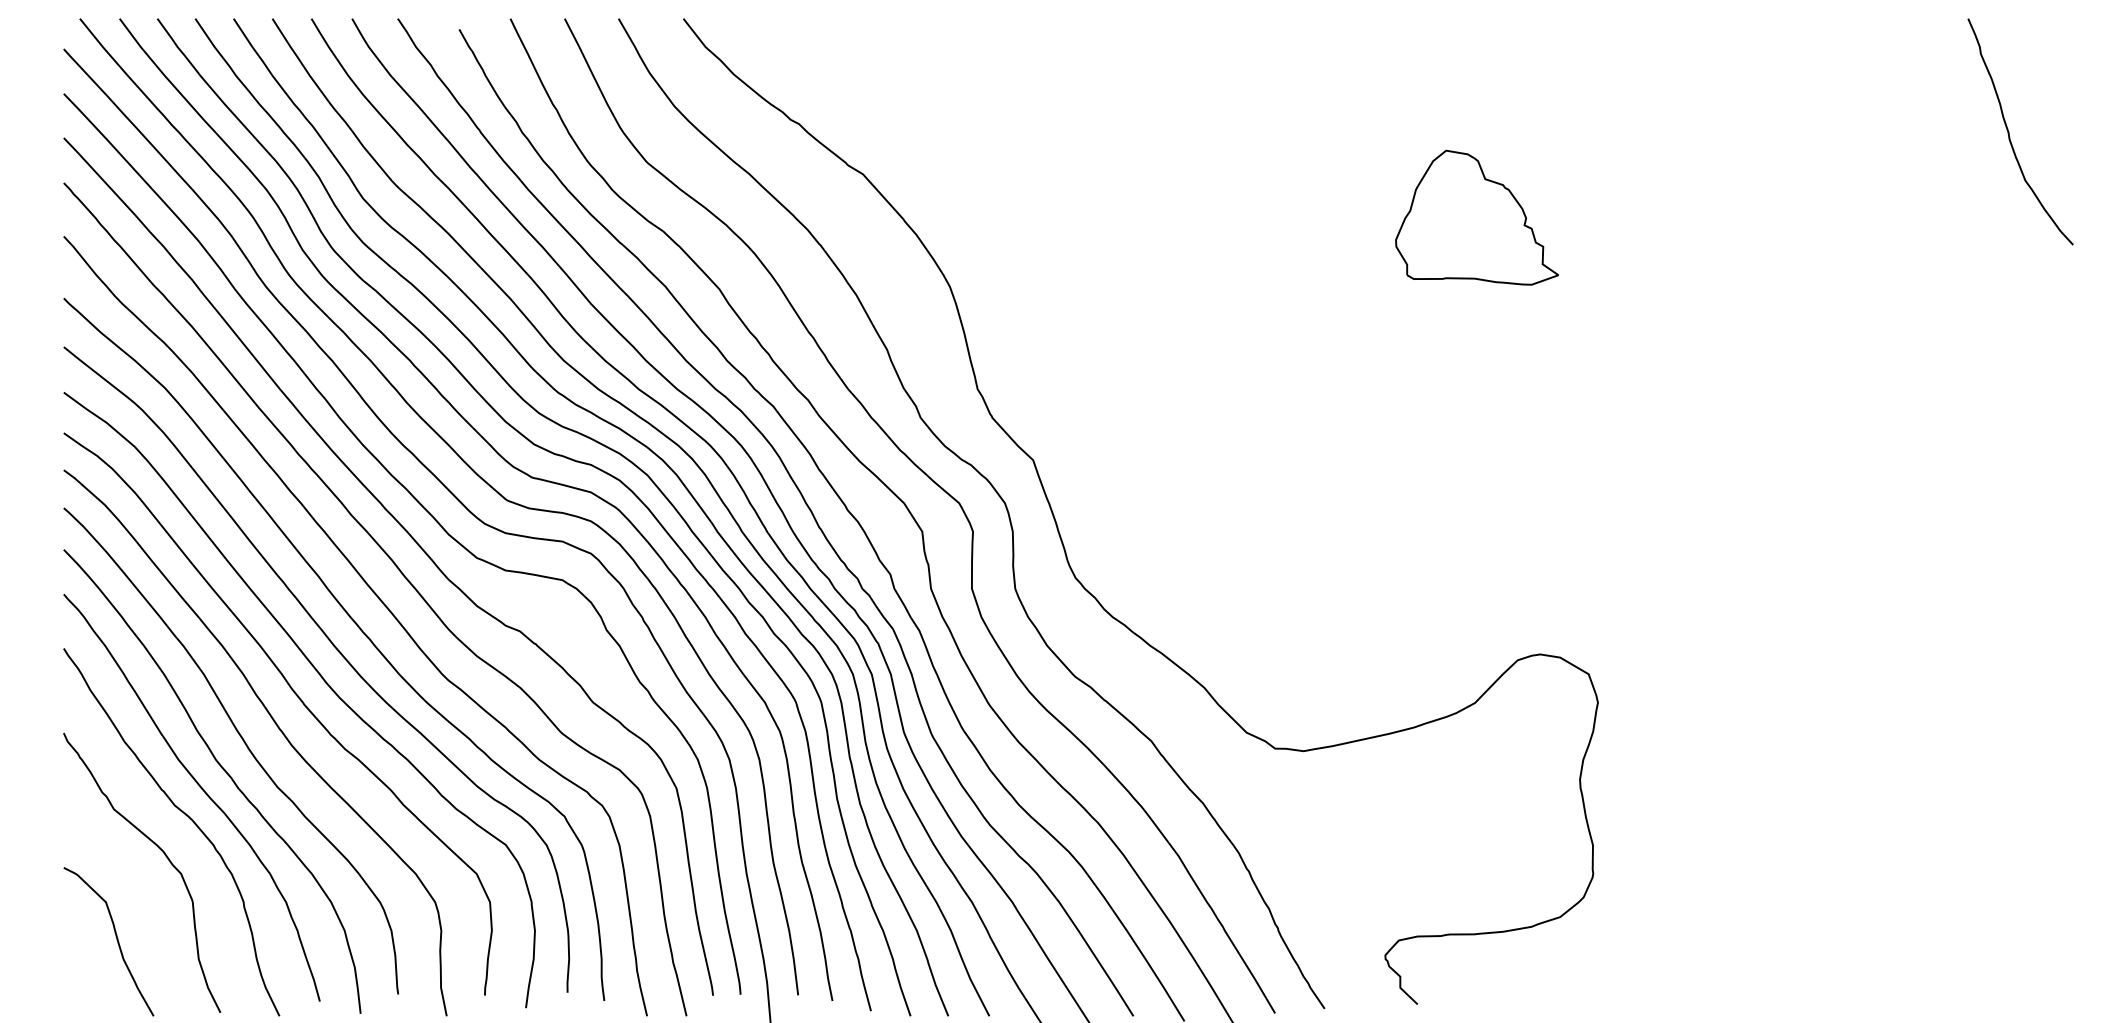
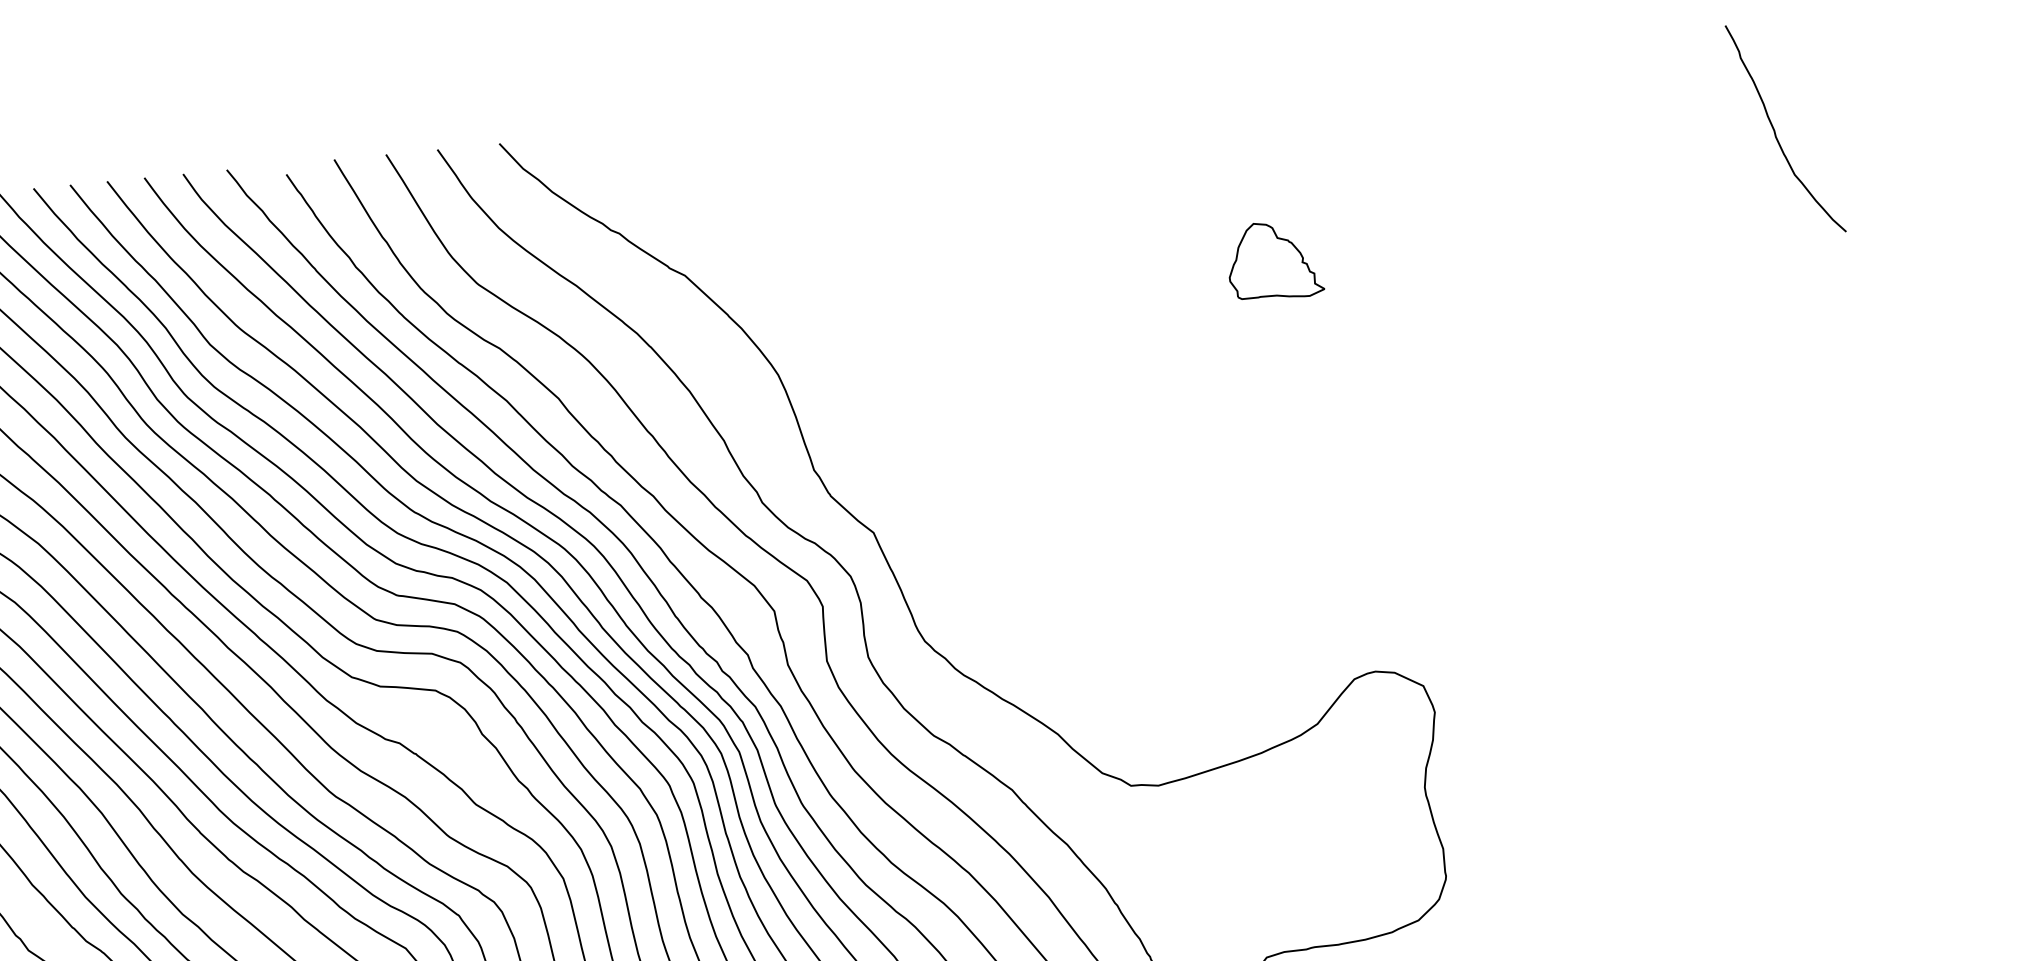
part: (1476, 217) -> (1274, 260), size x0.6

